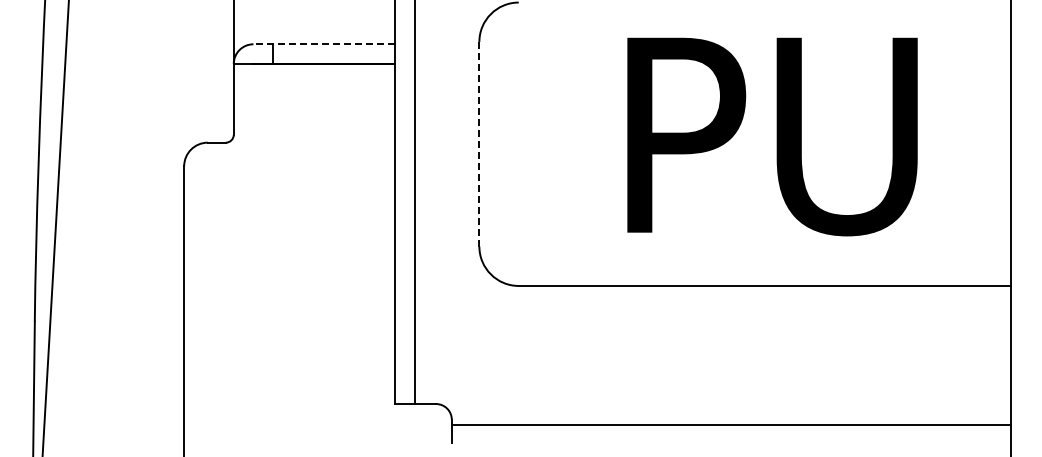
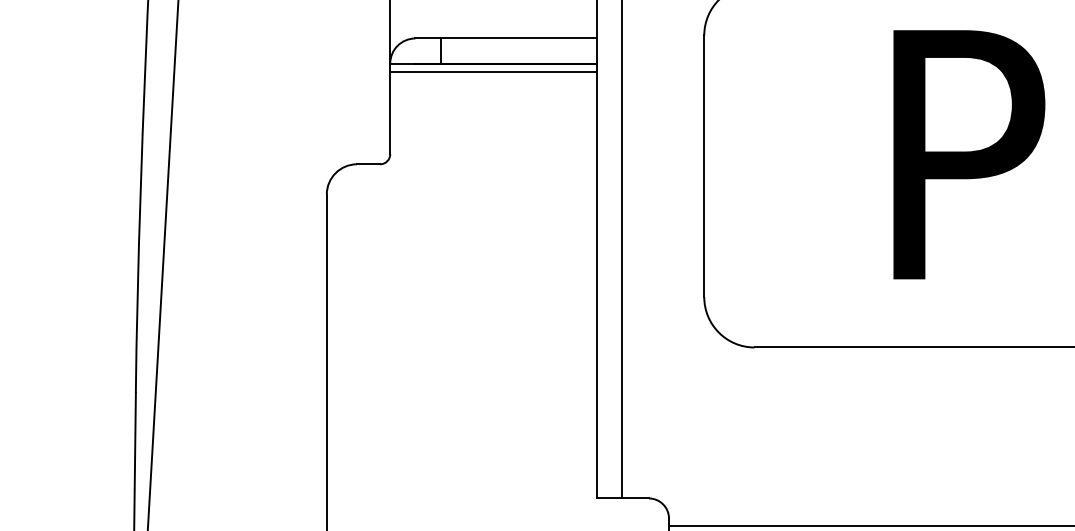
line: (324, 44) -> (506, 38), dashed -> solid
line: (314, 70) -> (493, 72), added
line: (479, 144) -> (704, 166), dashed -> solid

